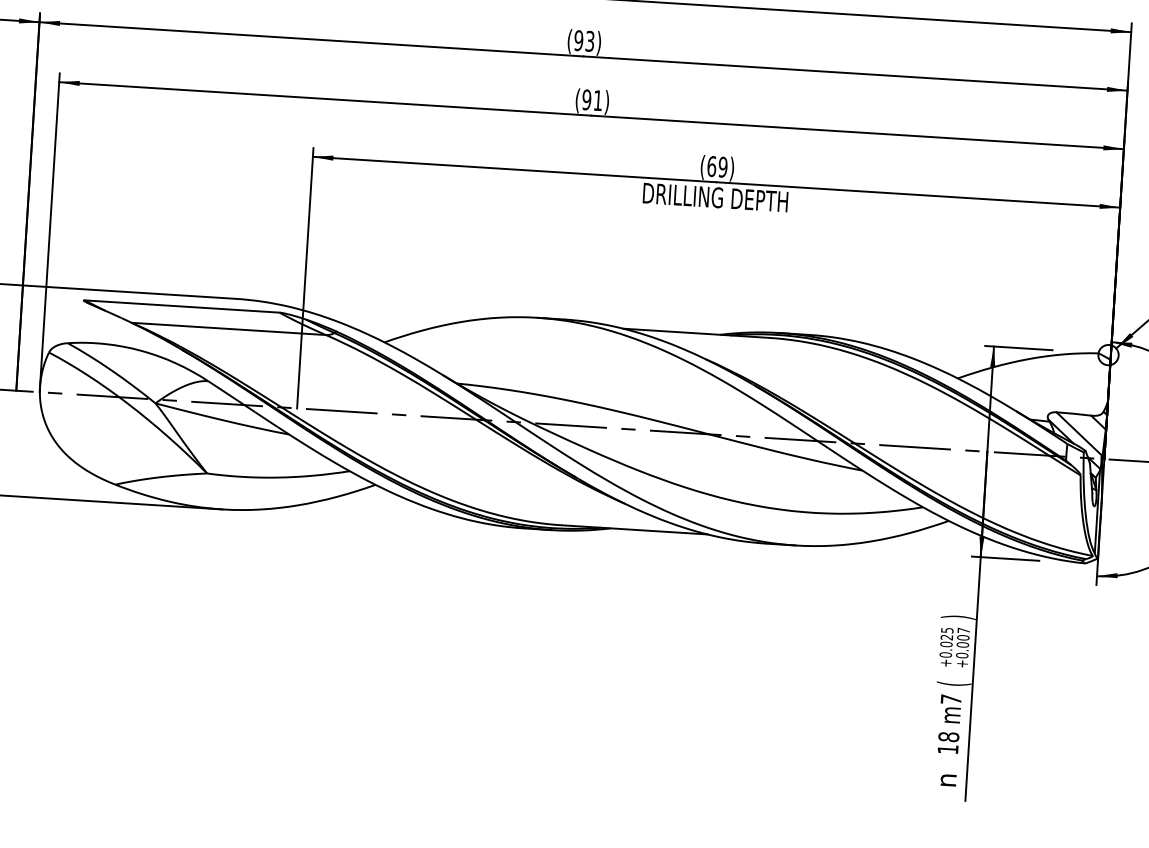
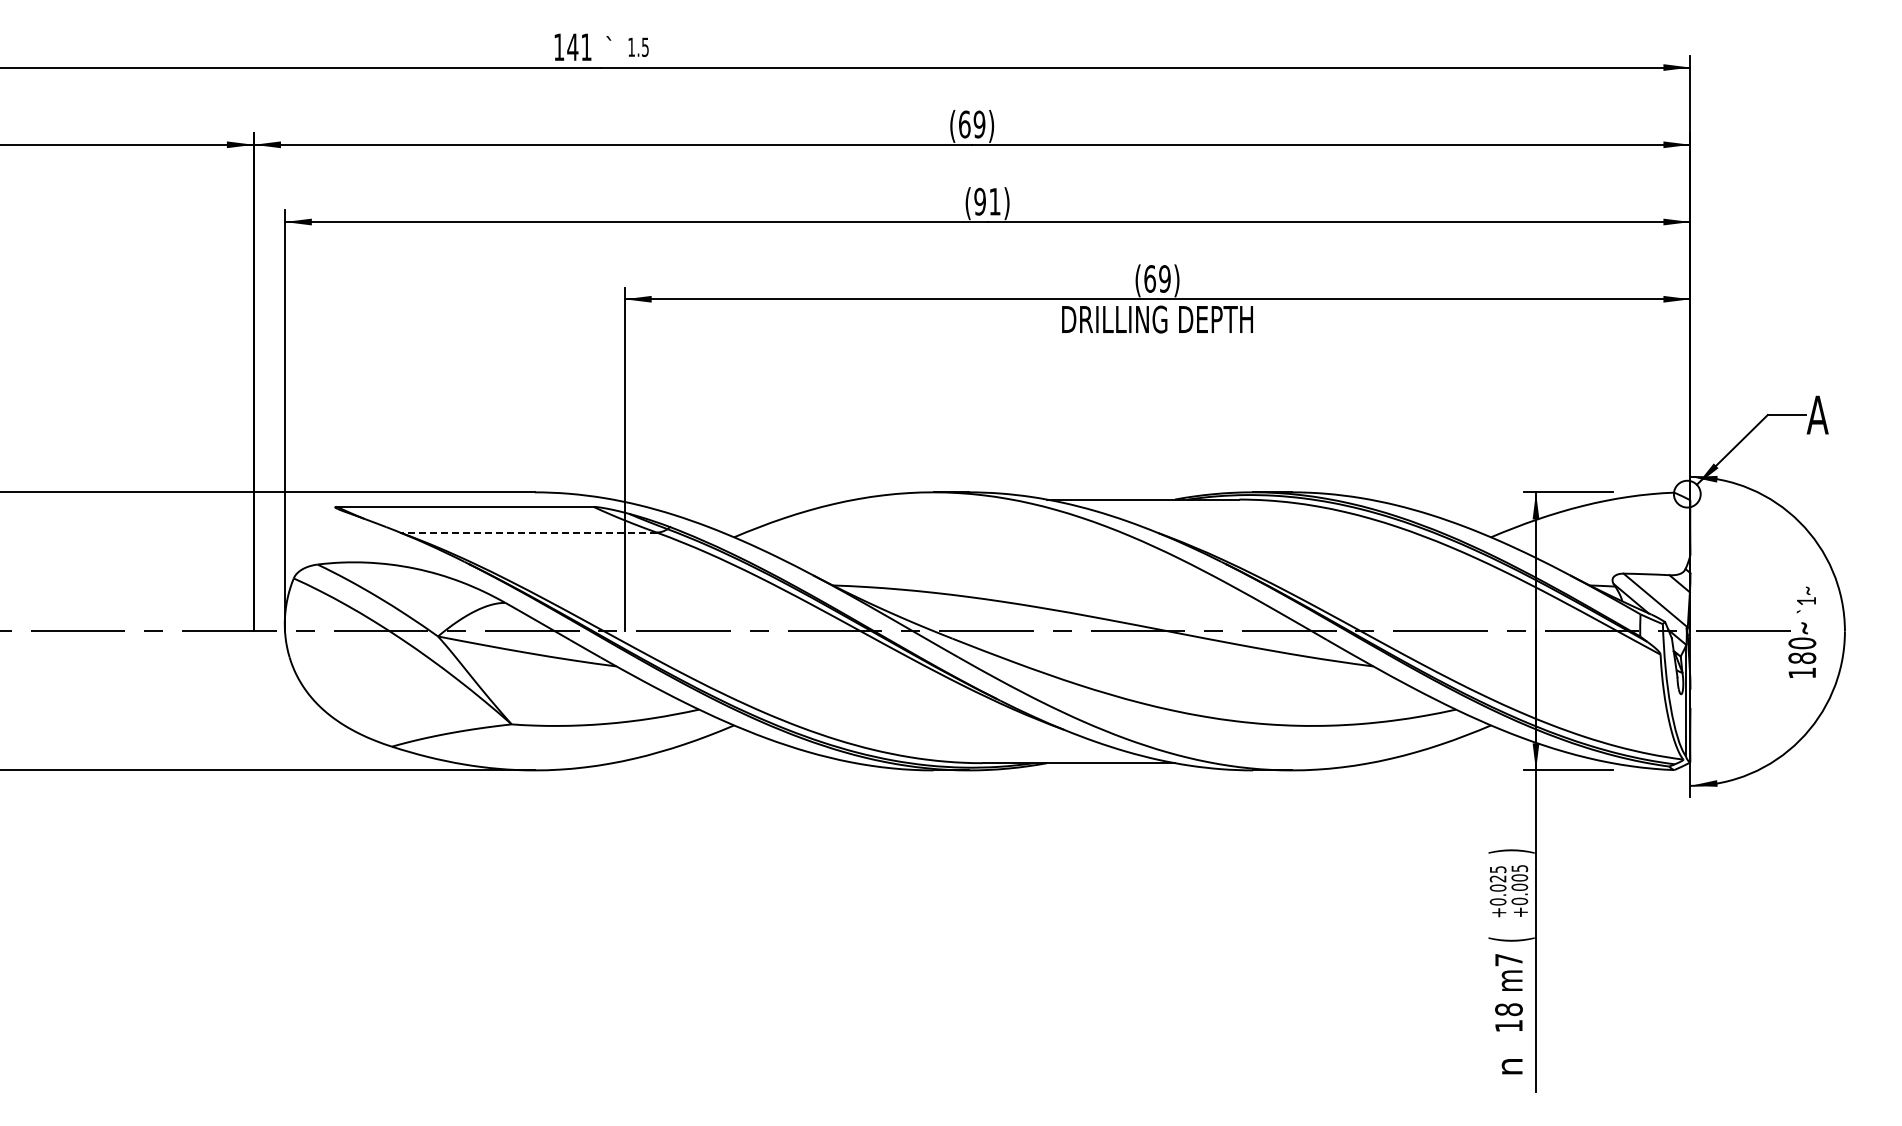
text: (583, 41) -> (971, 124), (93) -> (69)
line: (228, 328) -> (527, 532), solid -> dashed
text: (963, 630) -> (1519, 868), +0.007 -> +0.005

